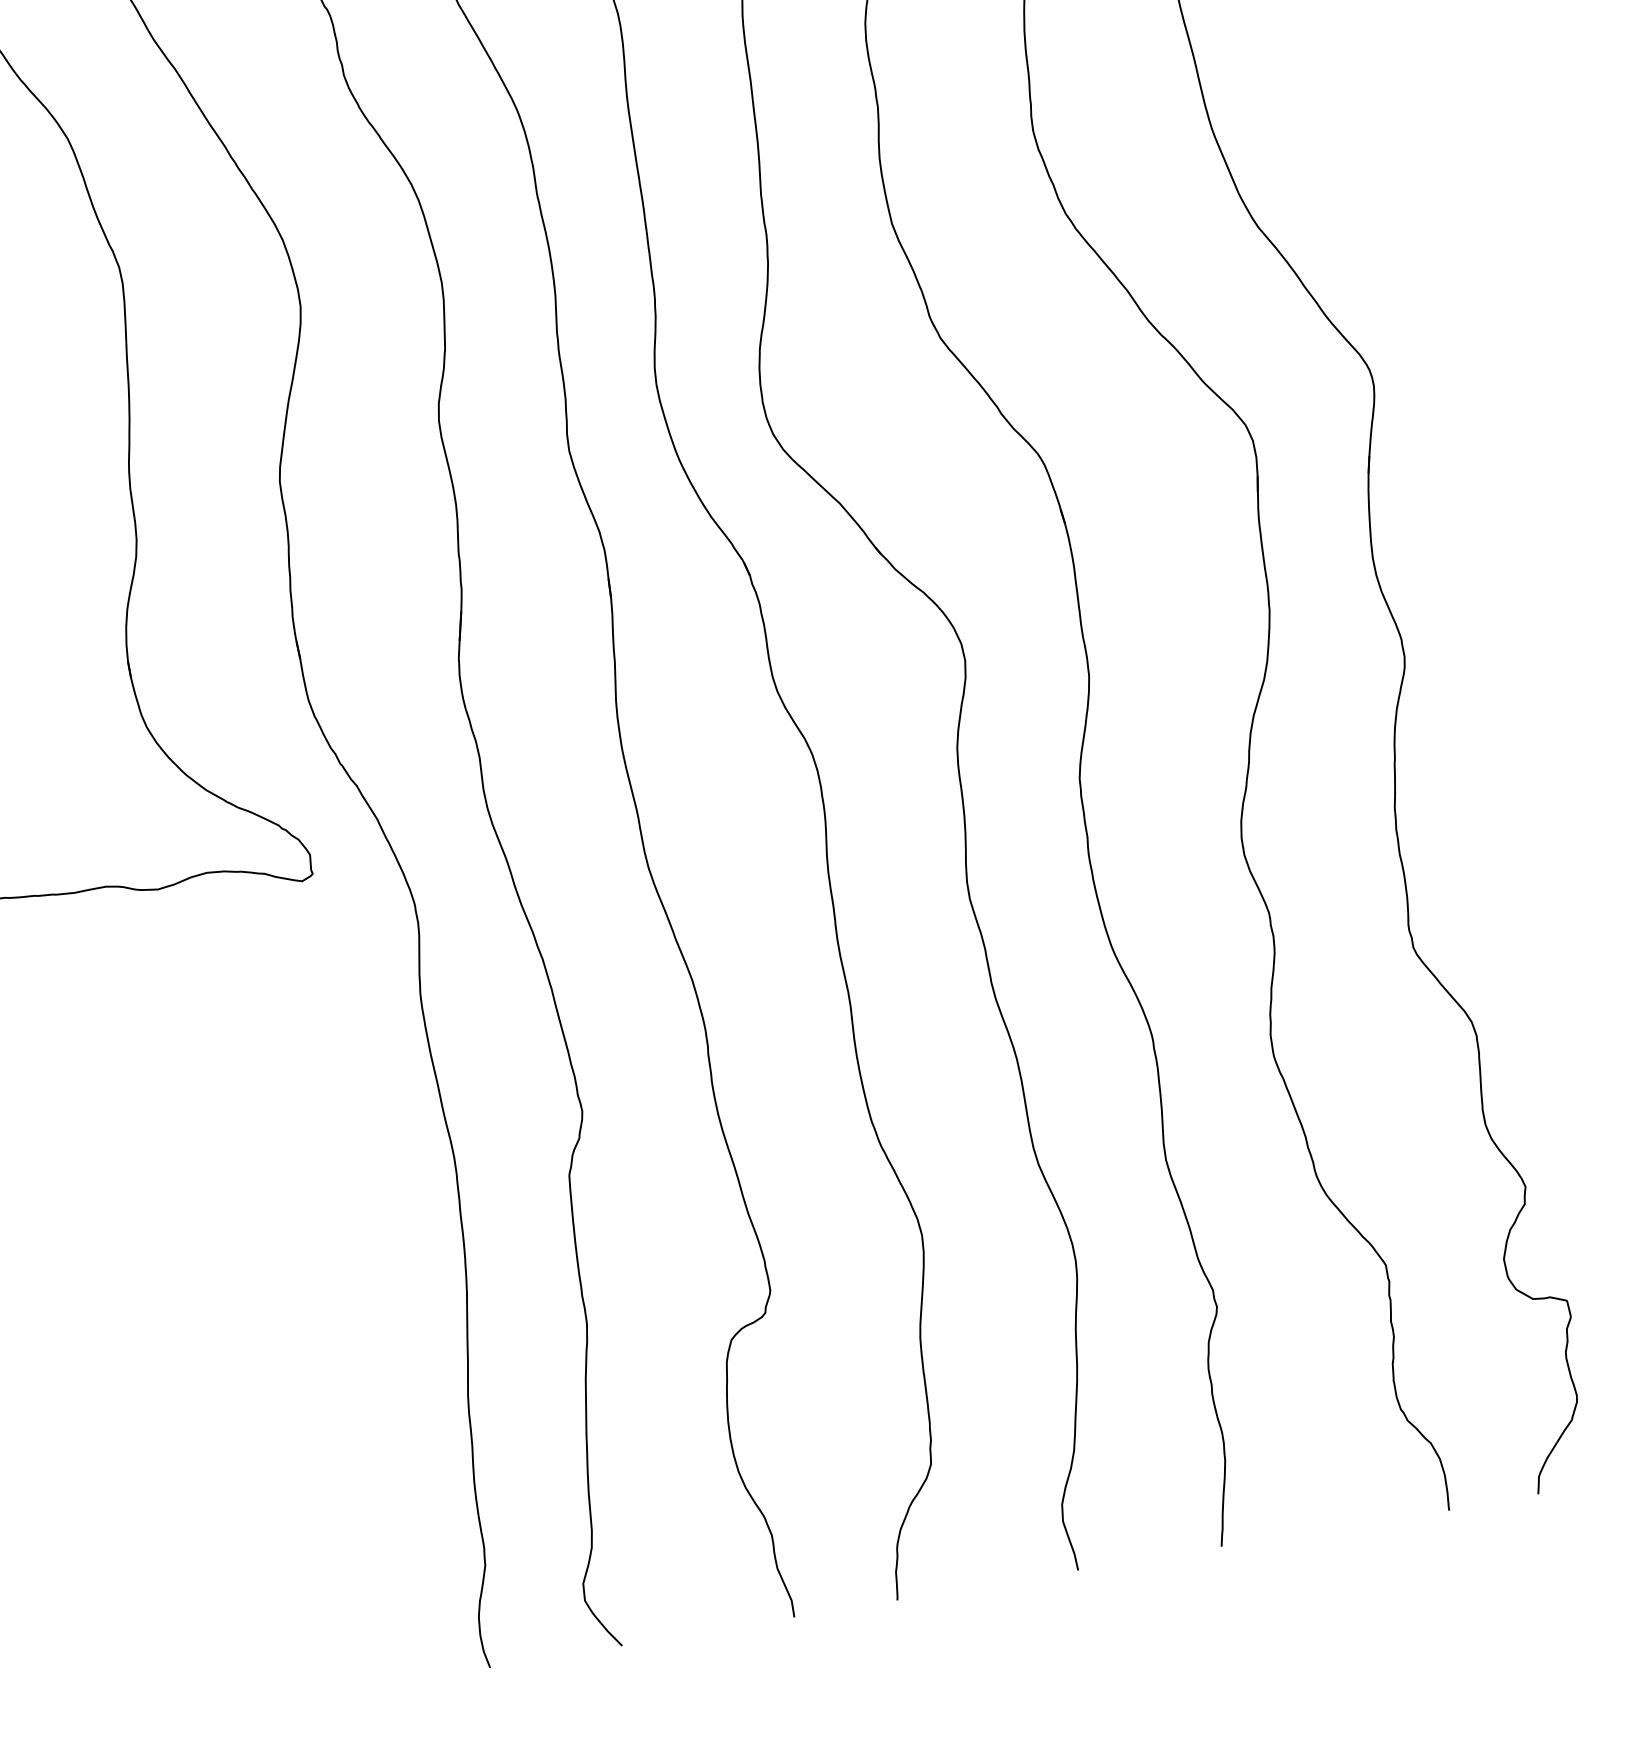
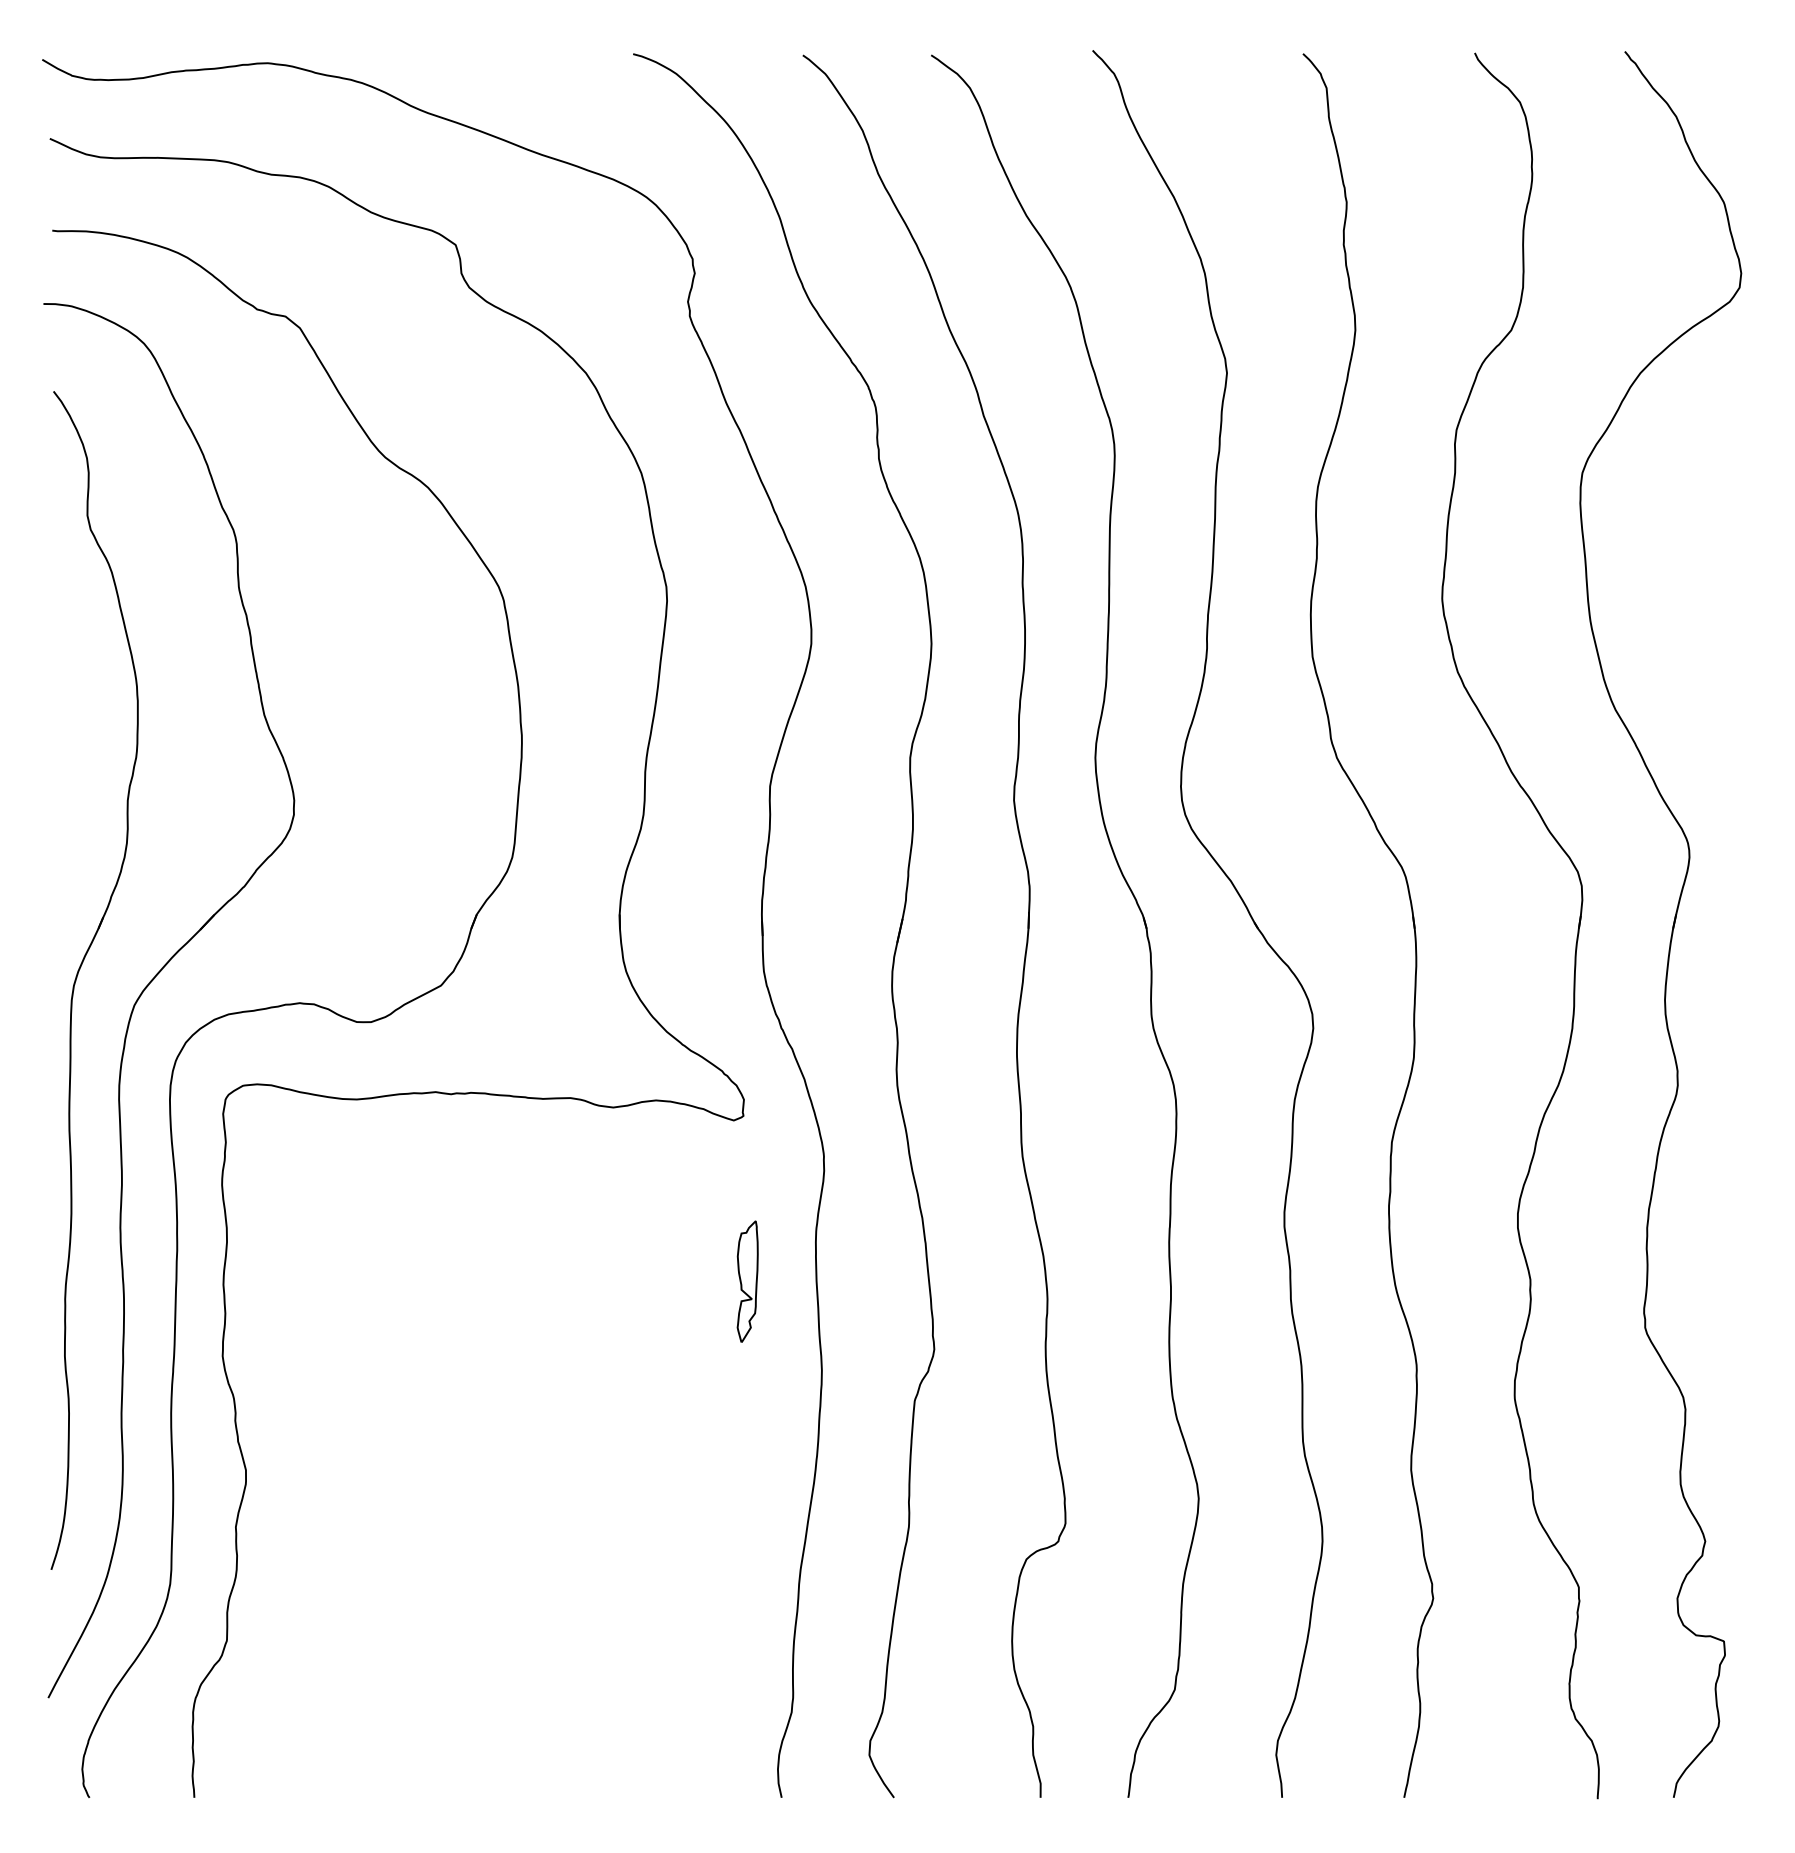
part: (349, 1067) -> (747, 1281), added

